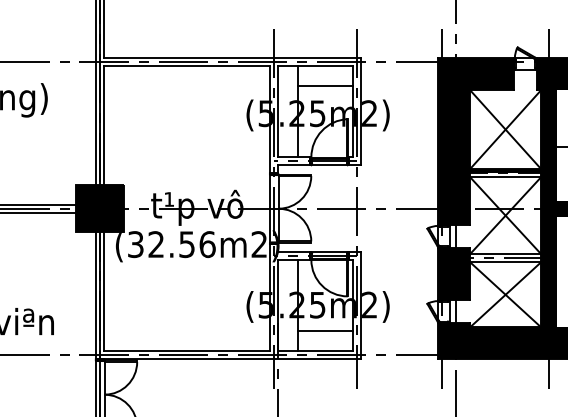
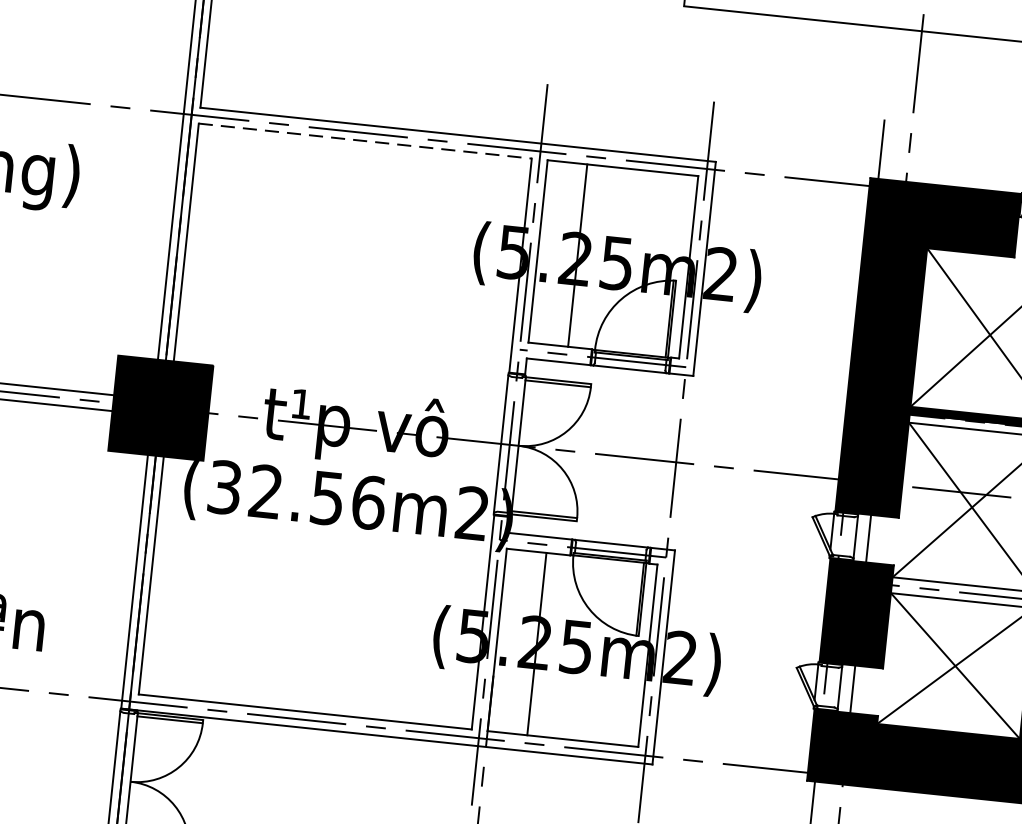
line: (187, 66) -> (365, 141), solid -> dashed
line: (325, 86) -> (638, 210), removed
line: (325, 331) -> (586, 701), removed

